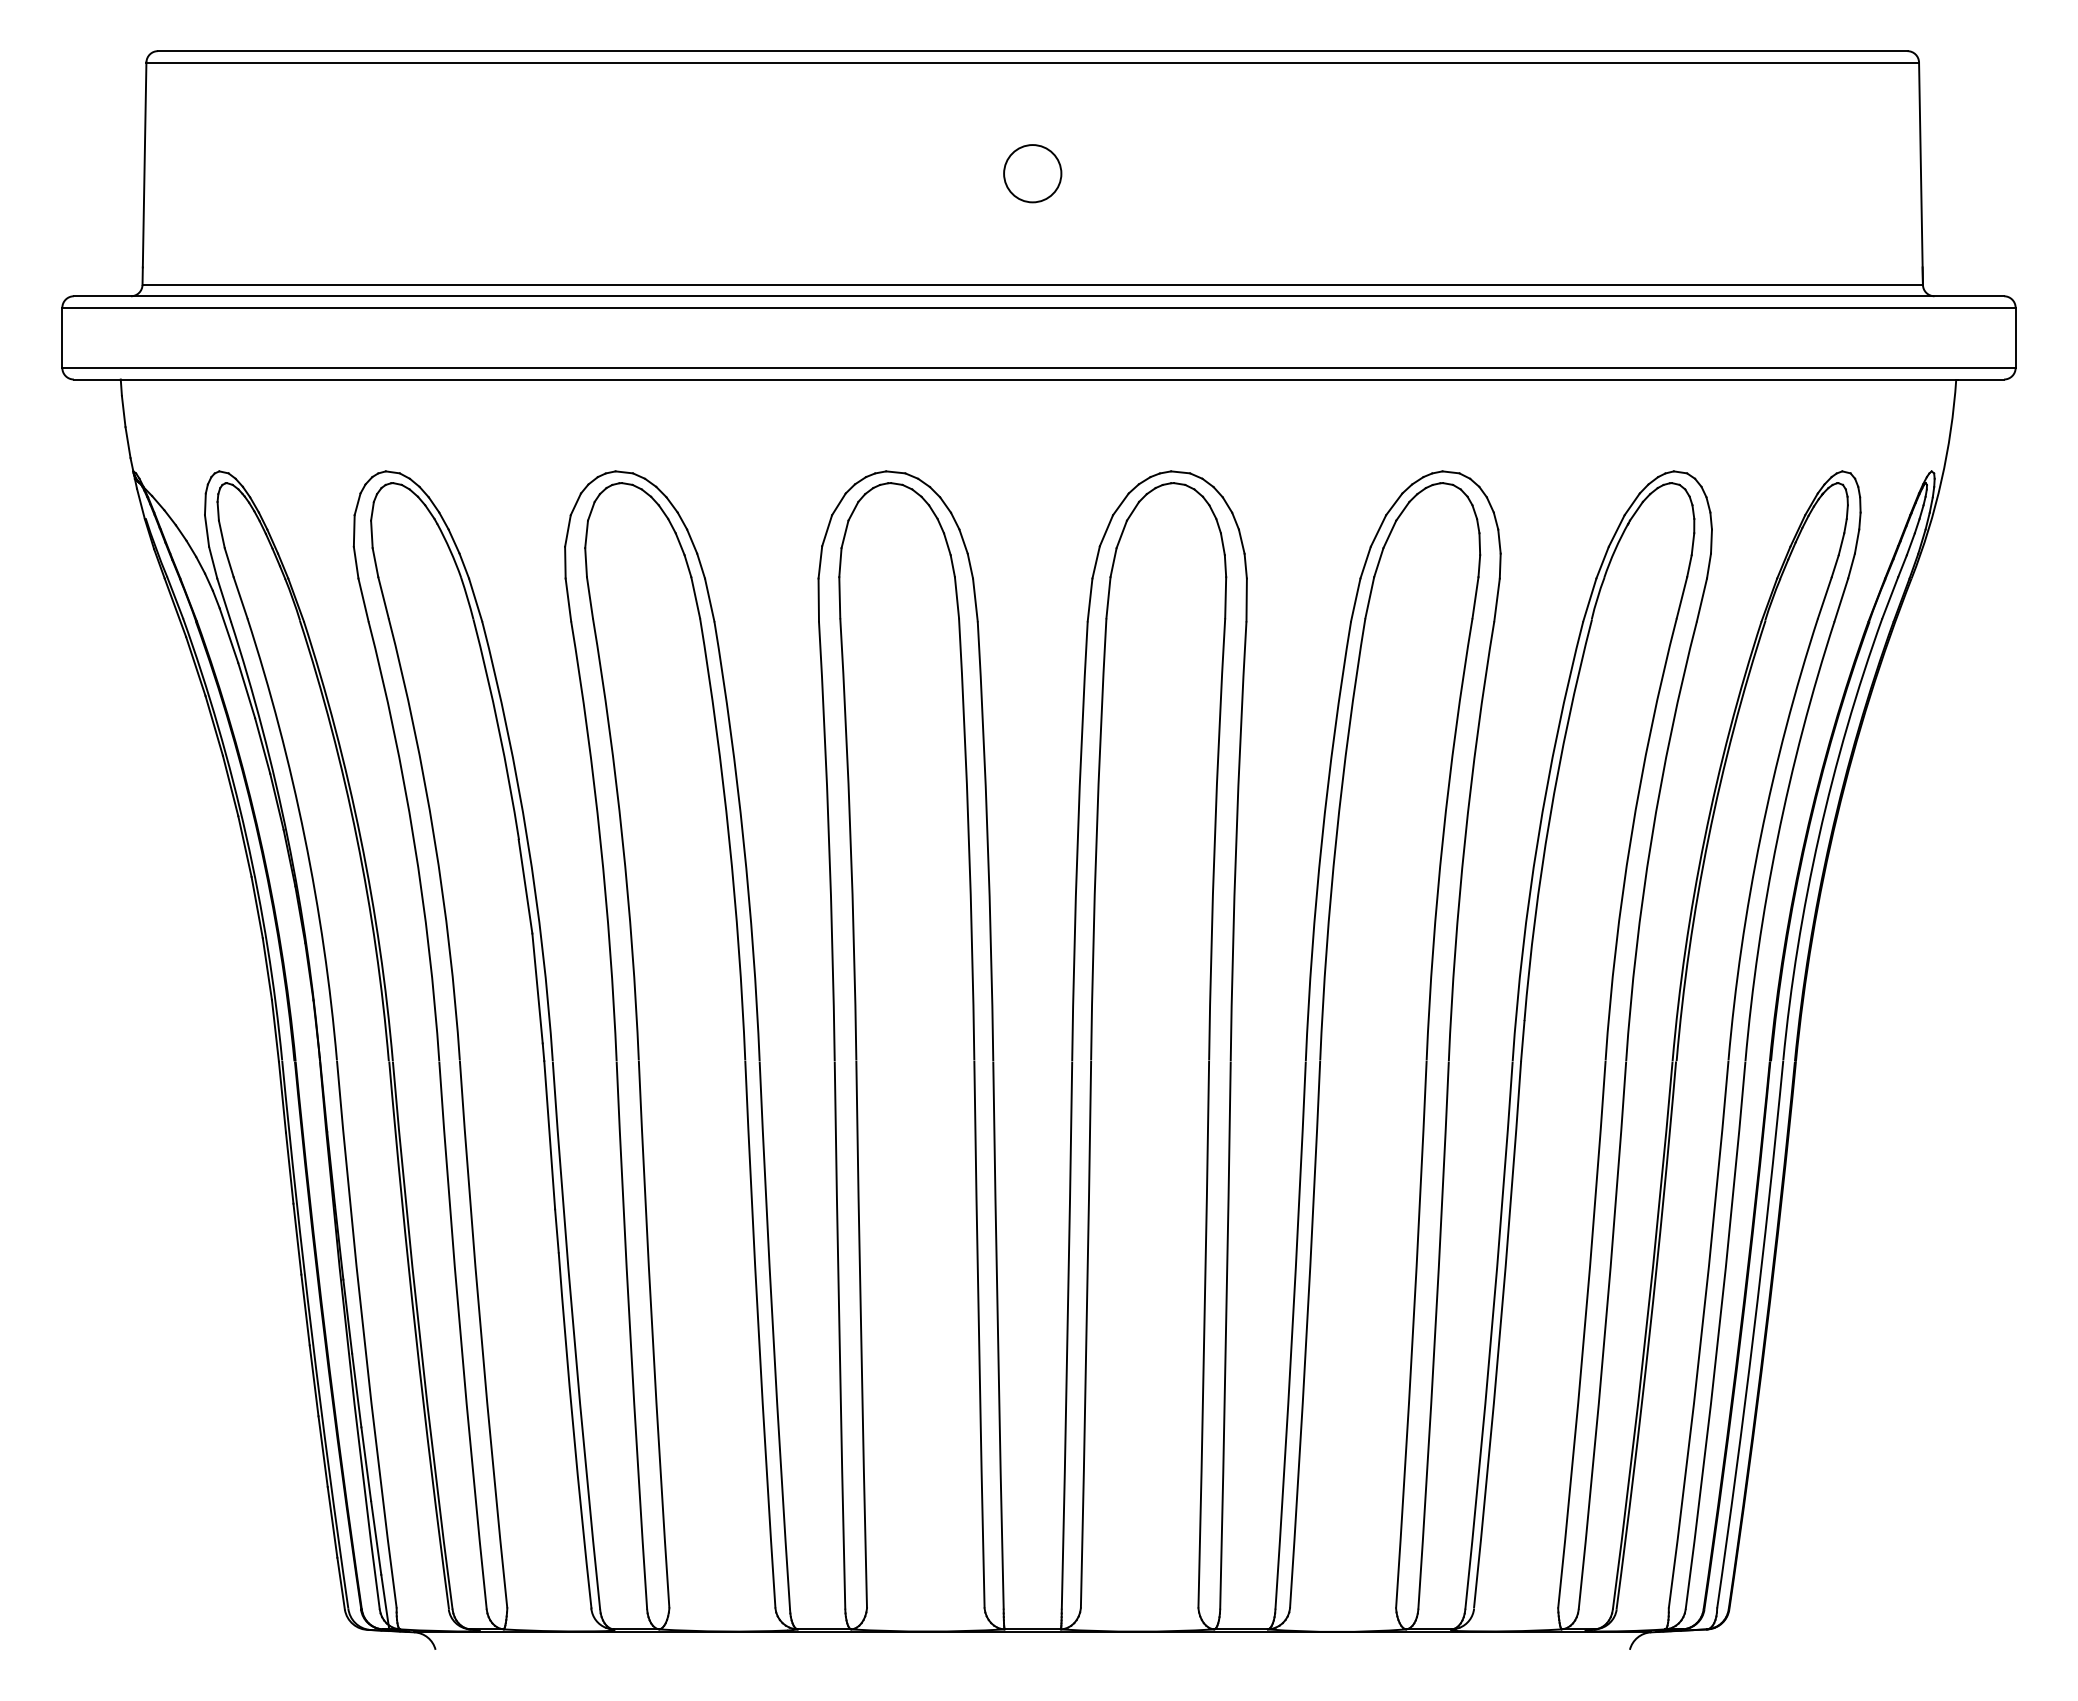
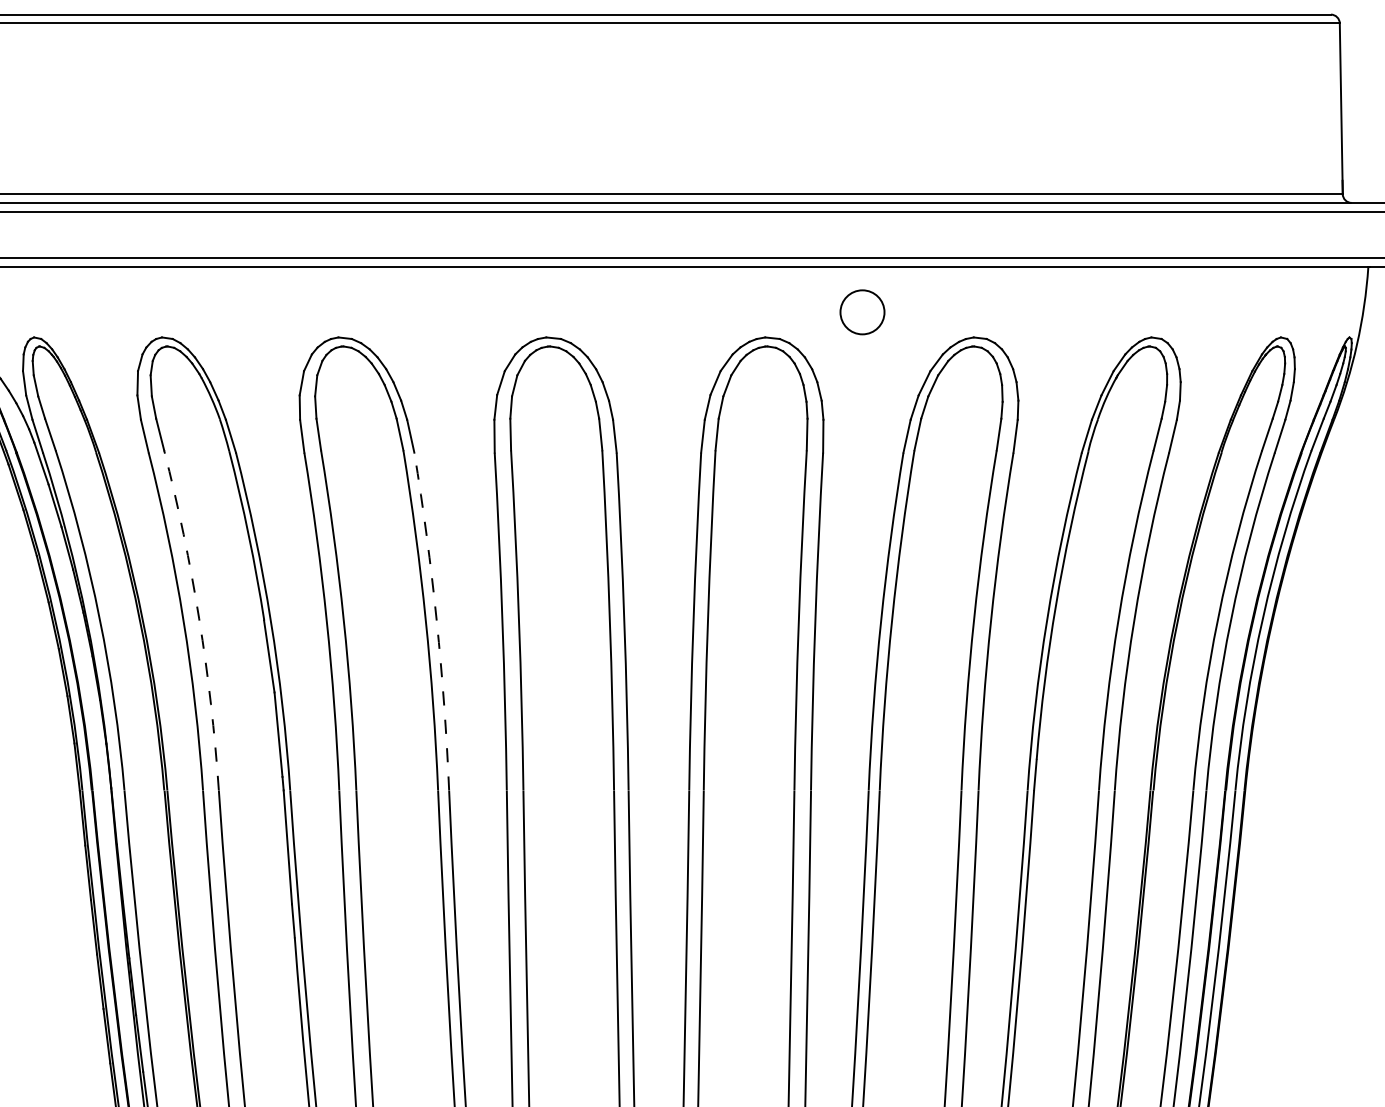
circle: (1032, 173) -> (862, 312), moved
arc: (434, 837) -> (199, 618), solid -> dashed
arc: (743, 840) -> (436, 621), solid -> dashed

